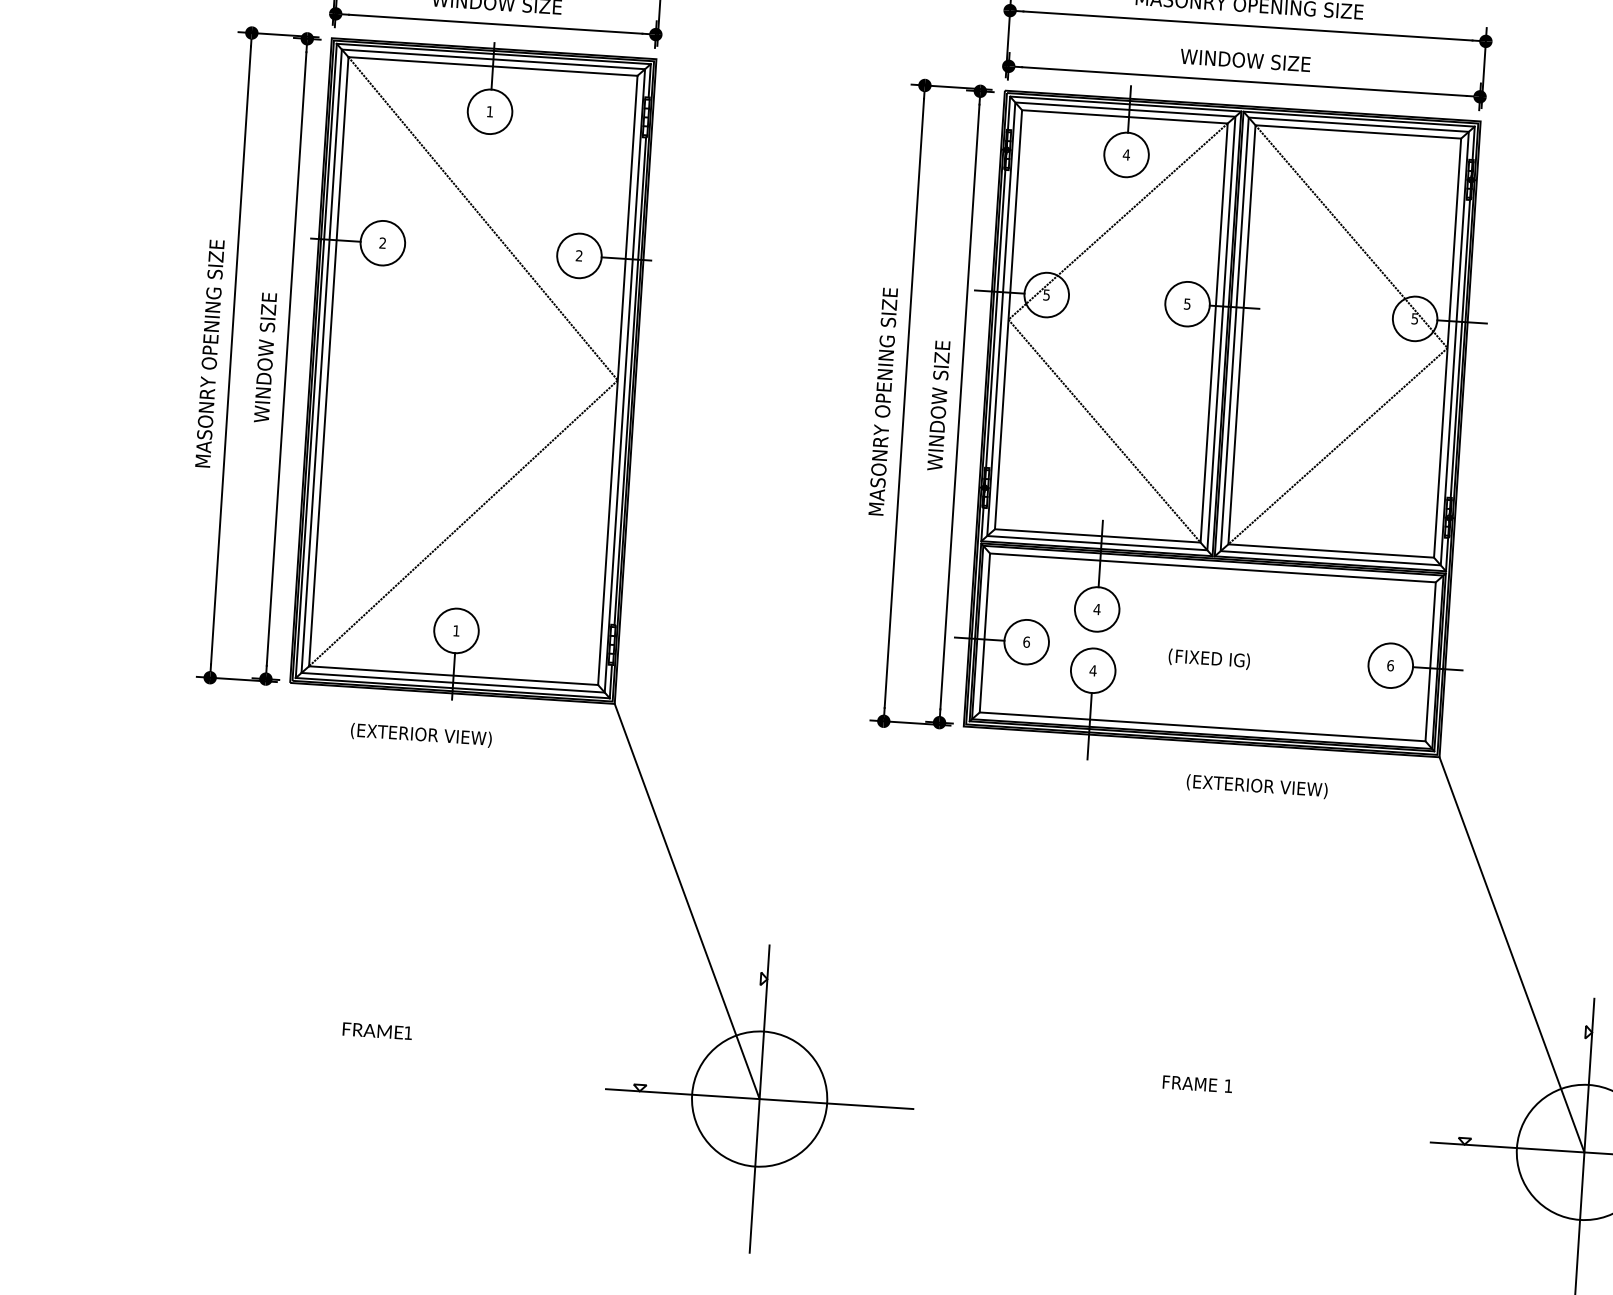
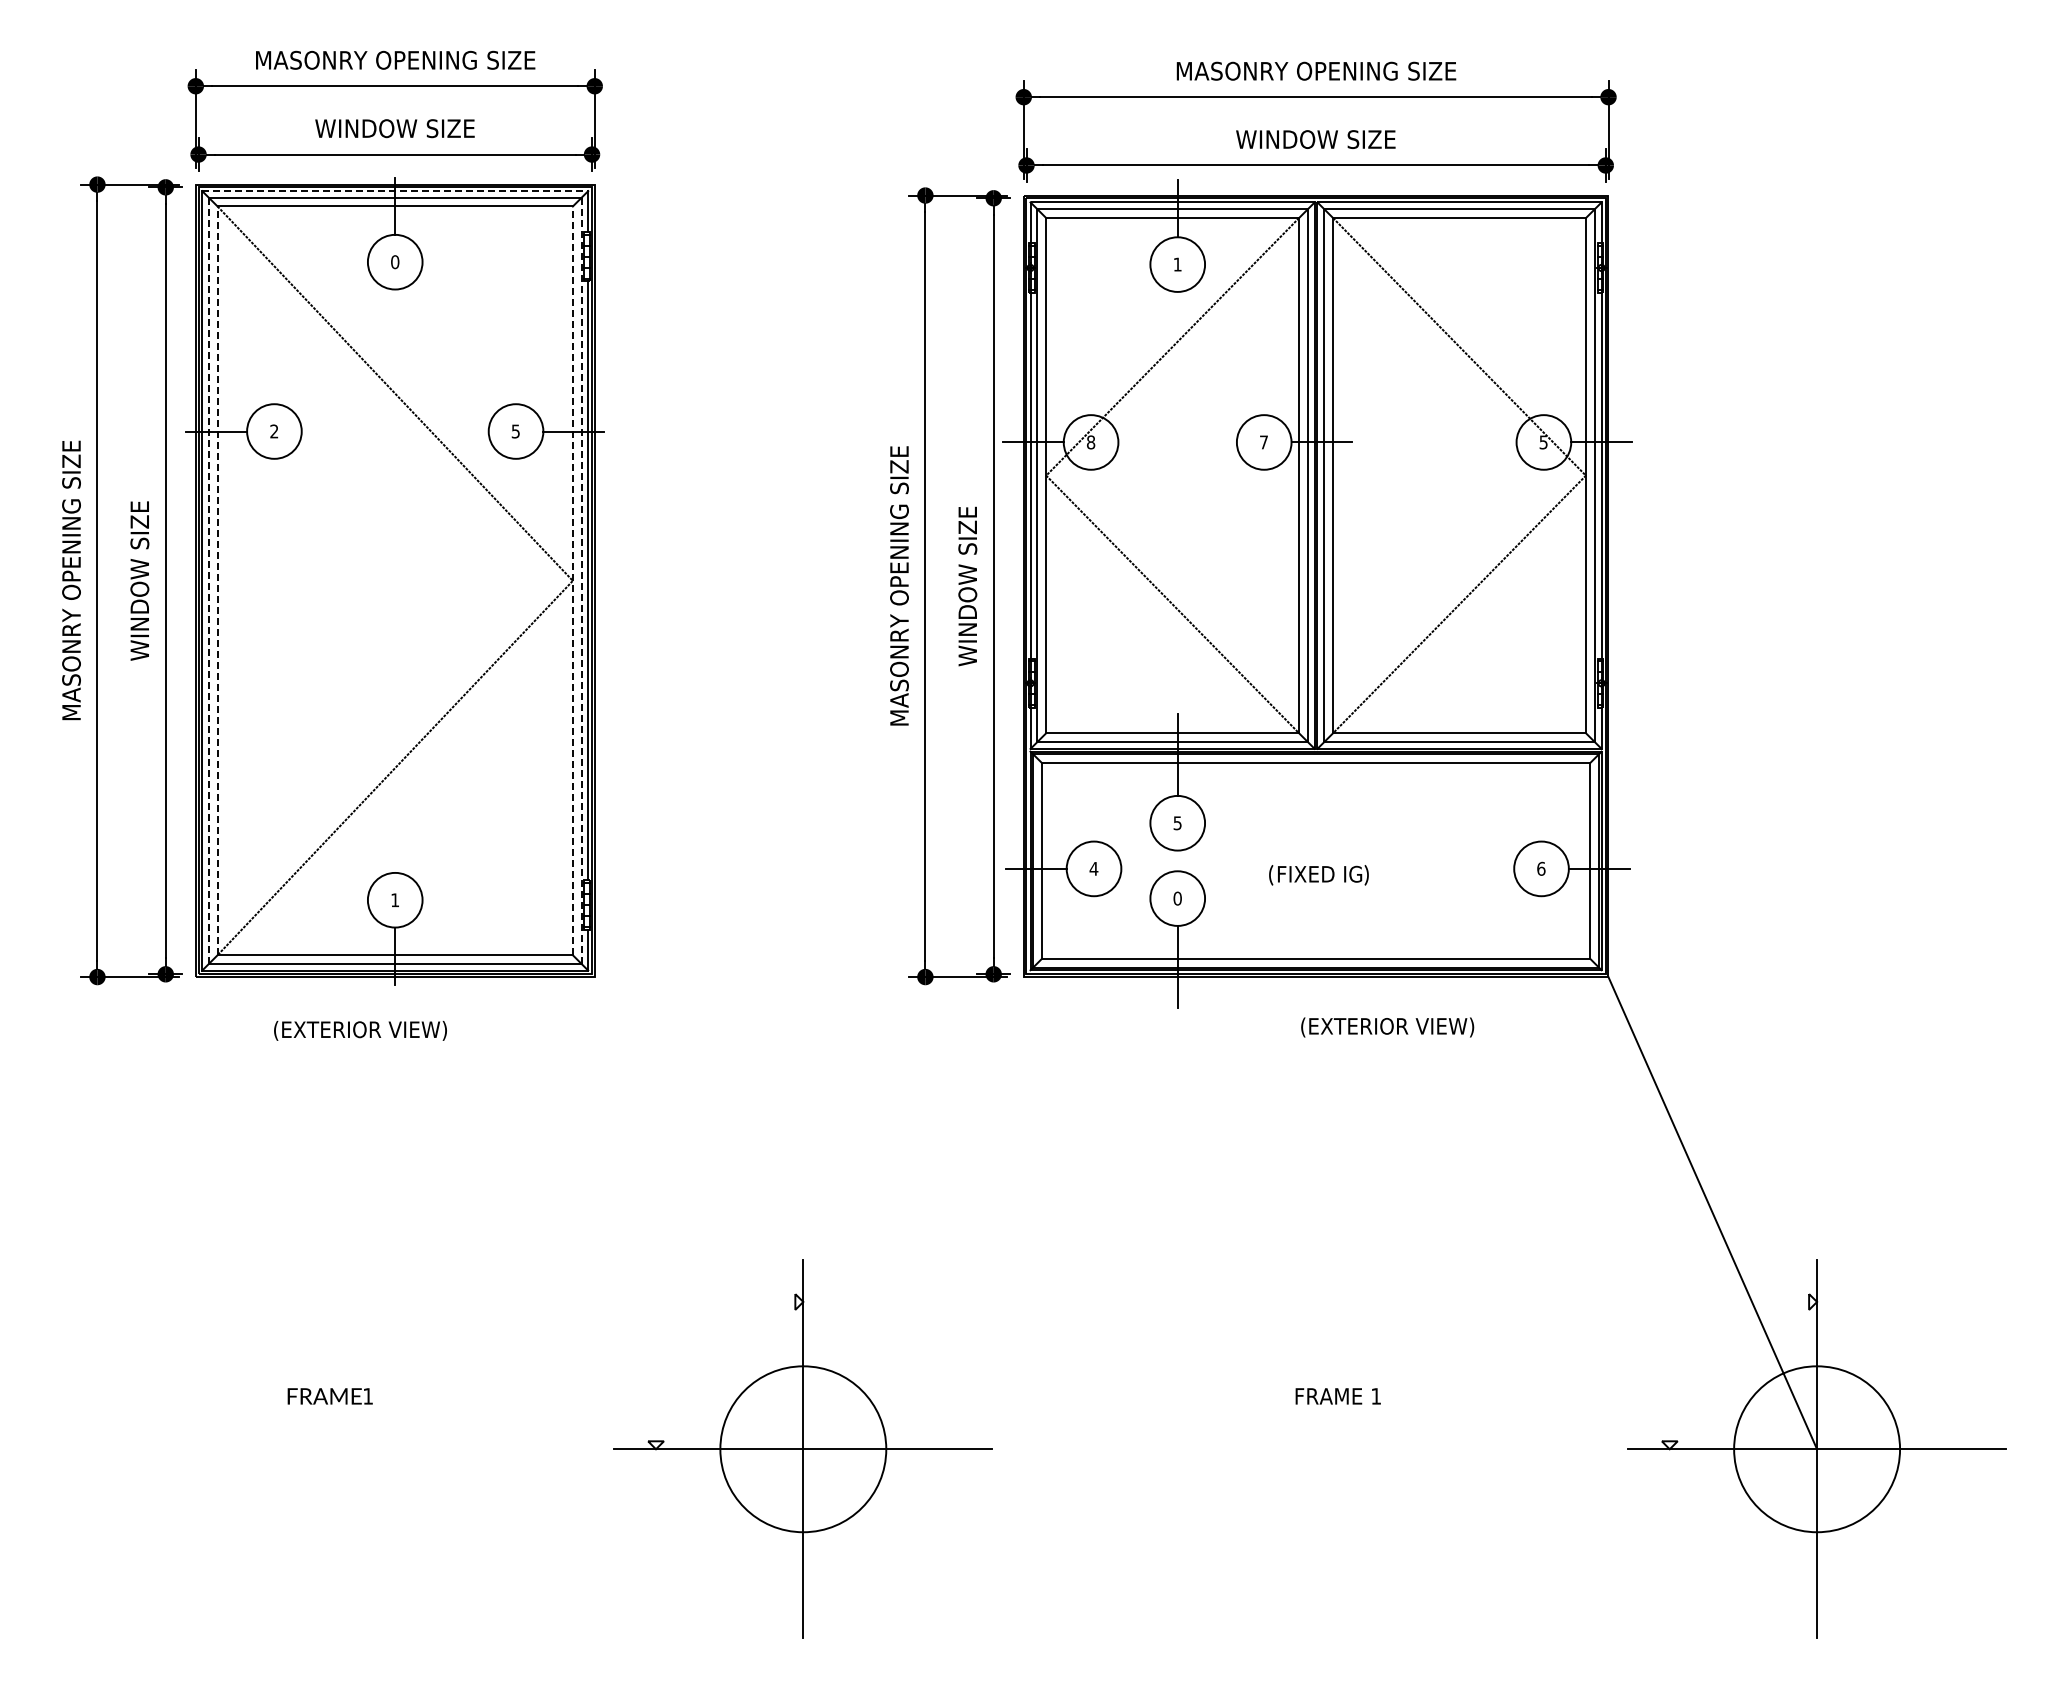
line: (494, 54) -> (395, 191), solid -> dashed
text: (490, 112) -> (395, 262), 1 -> 0
text: (1126, 154) -> (1177, 264), 4 -> 1
text: (579, 255) -> (515, 431), 2 -> 5
text: (1047, 295) -> (1091, 442), 5 -> 8
text: (1187, 304) -> (1263, 442), 5 -> 7
line: (321, 360) -> (208, 580), solid -> dashed
line: (328, 361) -> (217, 580), solid -> dashed
line: (617, 380) -> (572, 580), solid -> dashed
line: (624, 380) -> (581, 580), solid -> dashed
text: (1096, 609) -> (1177, 823), 4 -> 5
text: (1026, 641) -> (1093, 868), 6 -> 4
text: (1093, 670) -> (1177, 898), 4 -> 0
line: (686, 901) -> (698, 1213), removed

